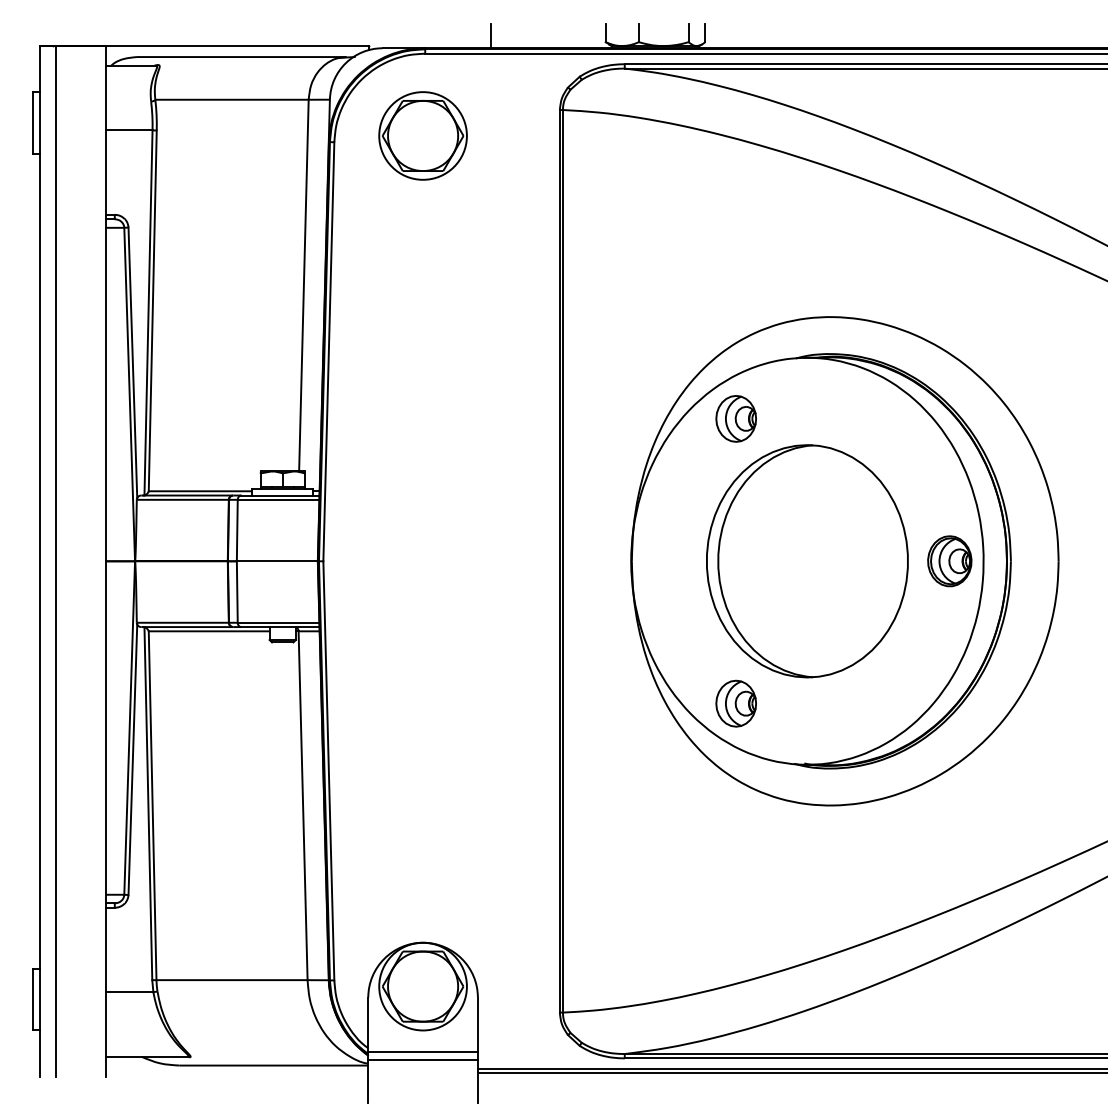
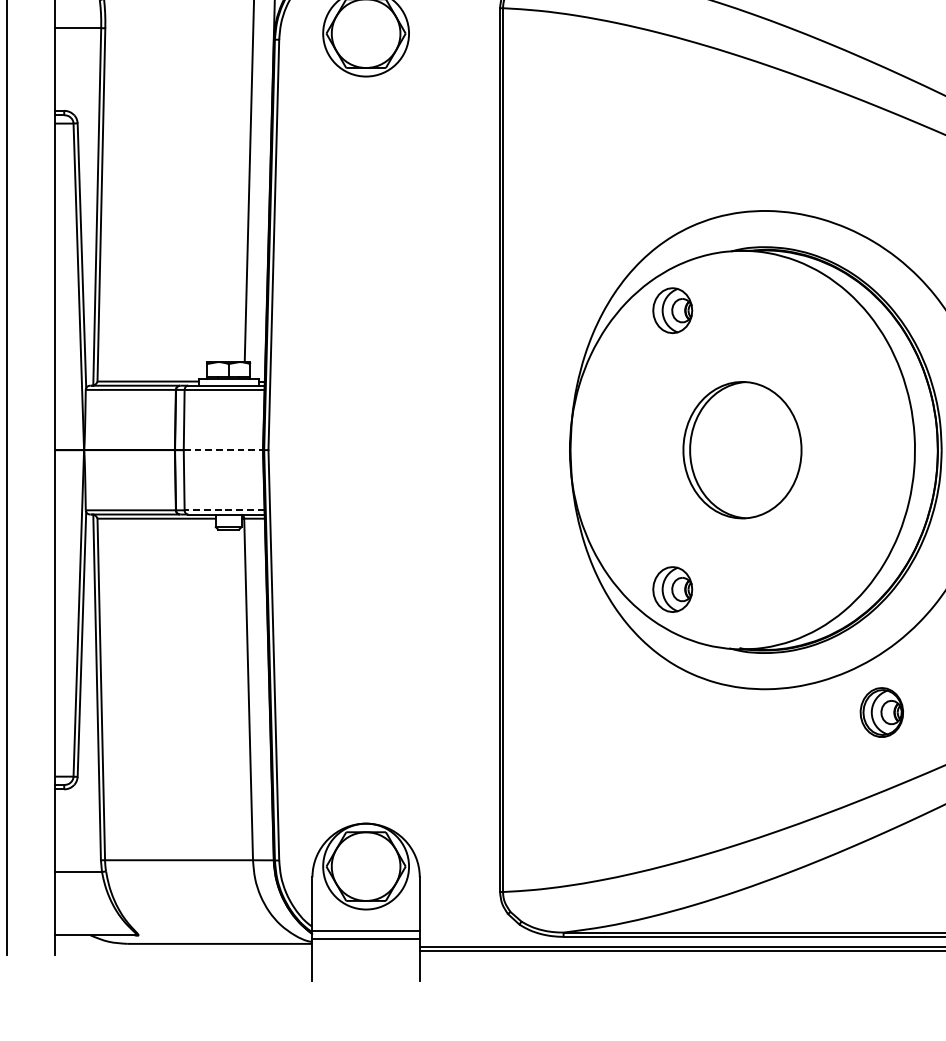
line: (277, 561) -> (223, 450), solid -> dashed
part: (807, 561) -> (742, 450), size x0.6
part: (949, 561) -> (881, 712), moved
line: (278, 622) -> (224, 510), solid -> dashed

